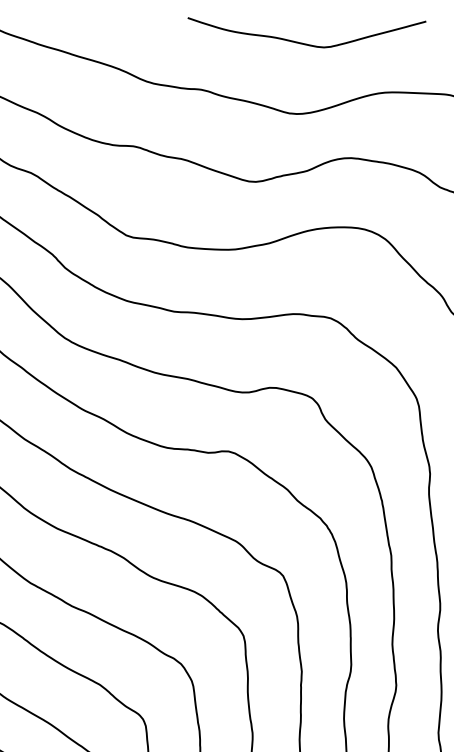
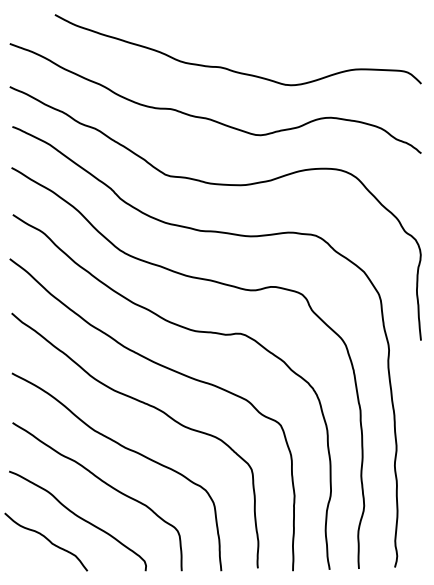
curve: (304, 42) -> (296, 32), removed

